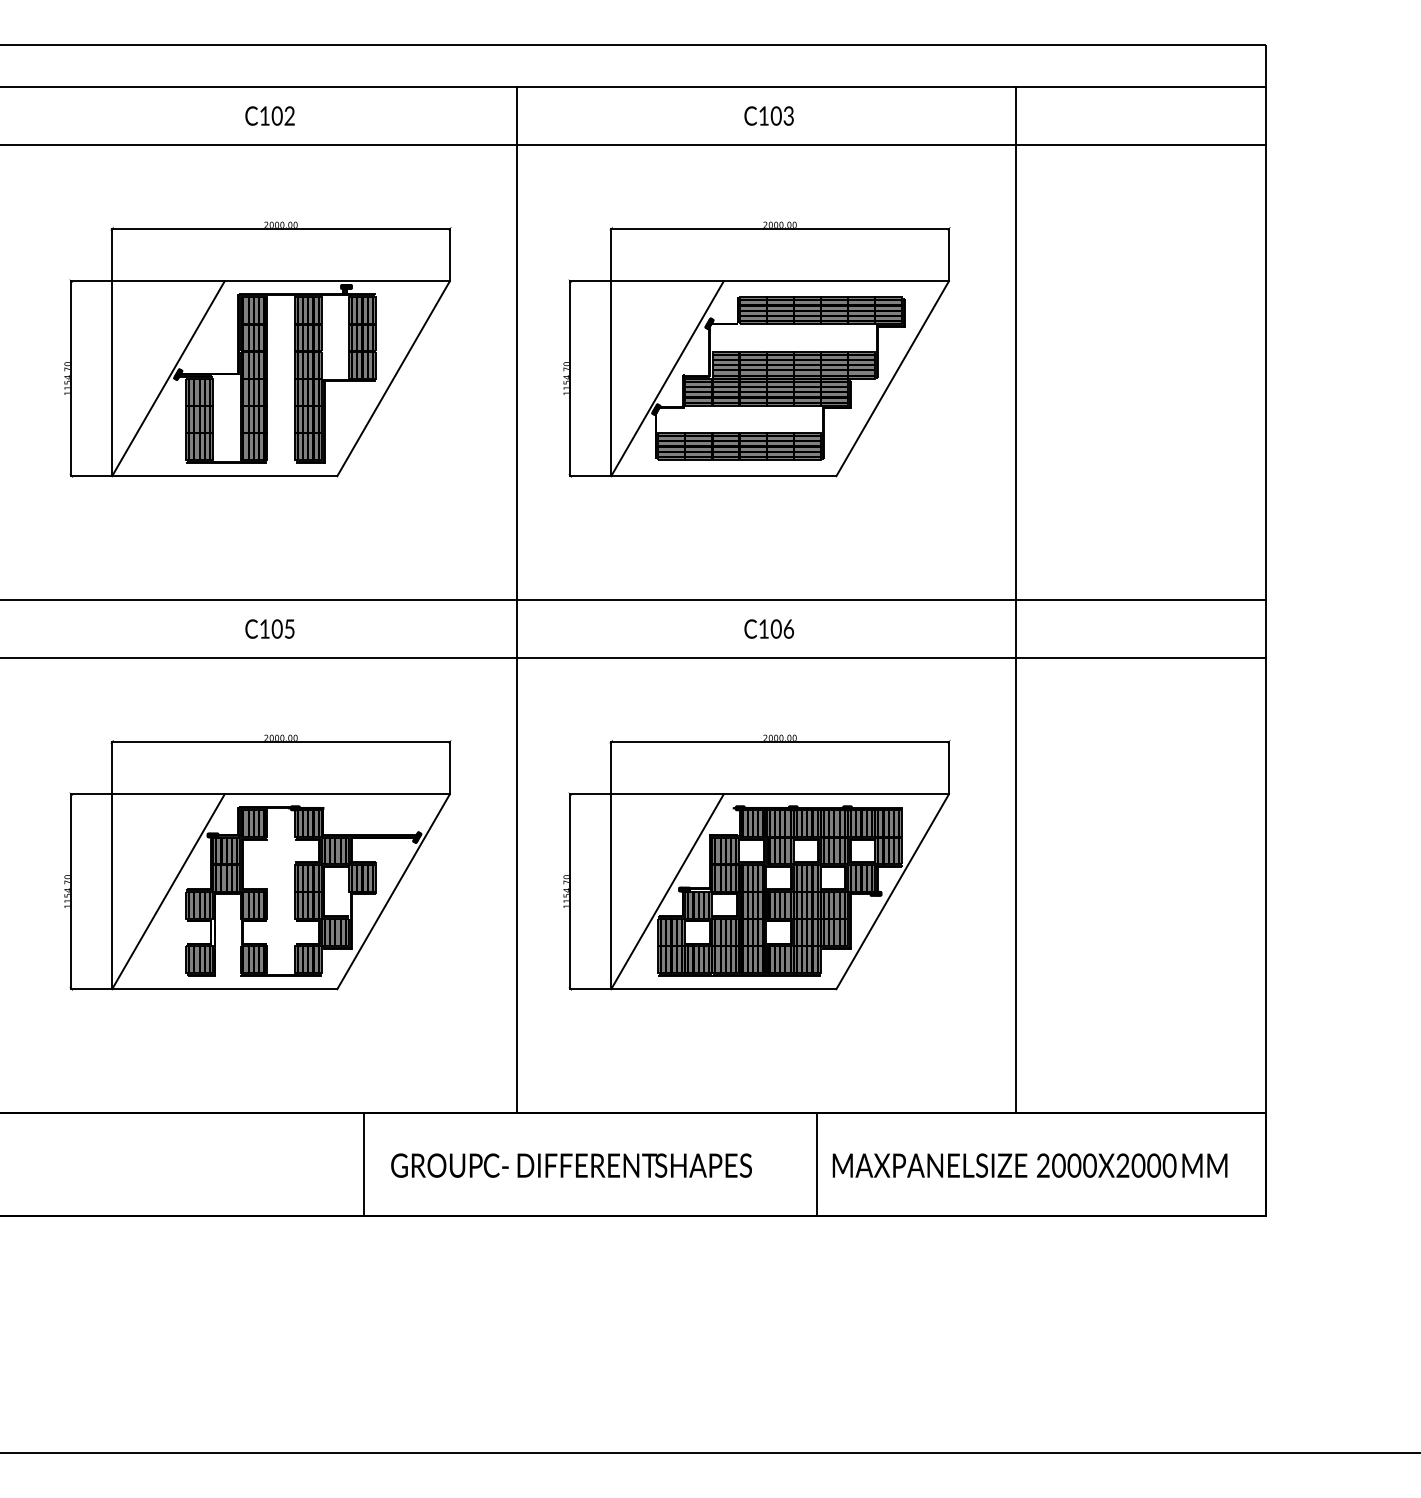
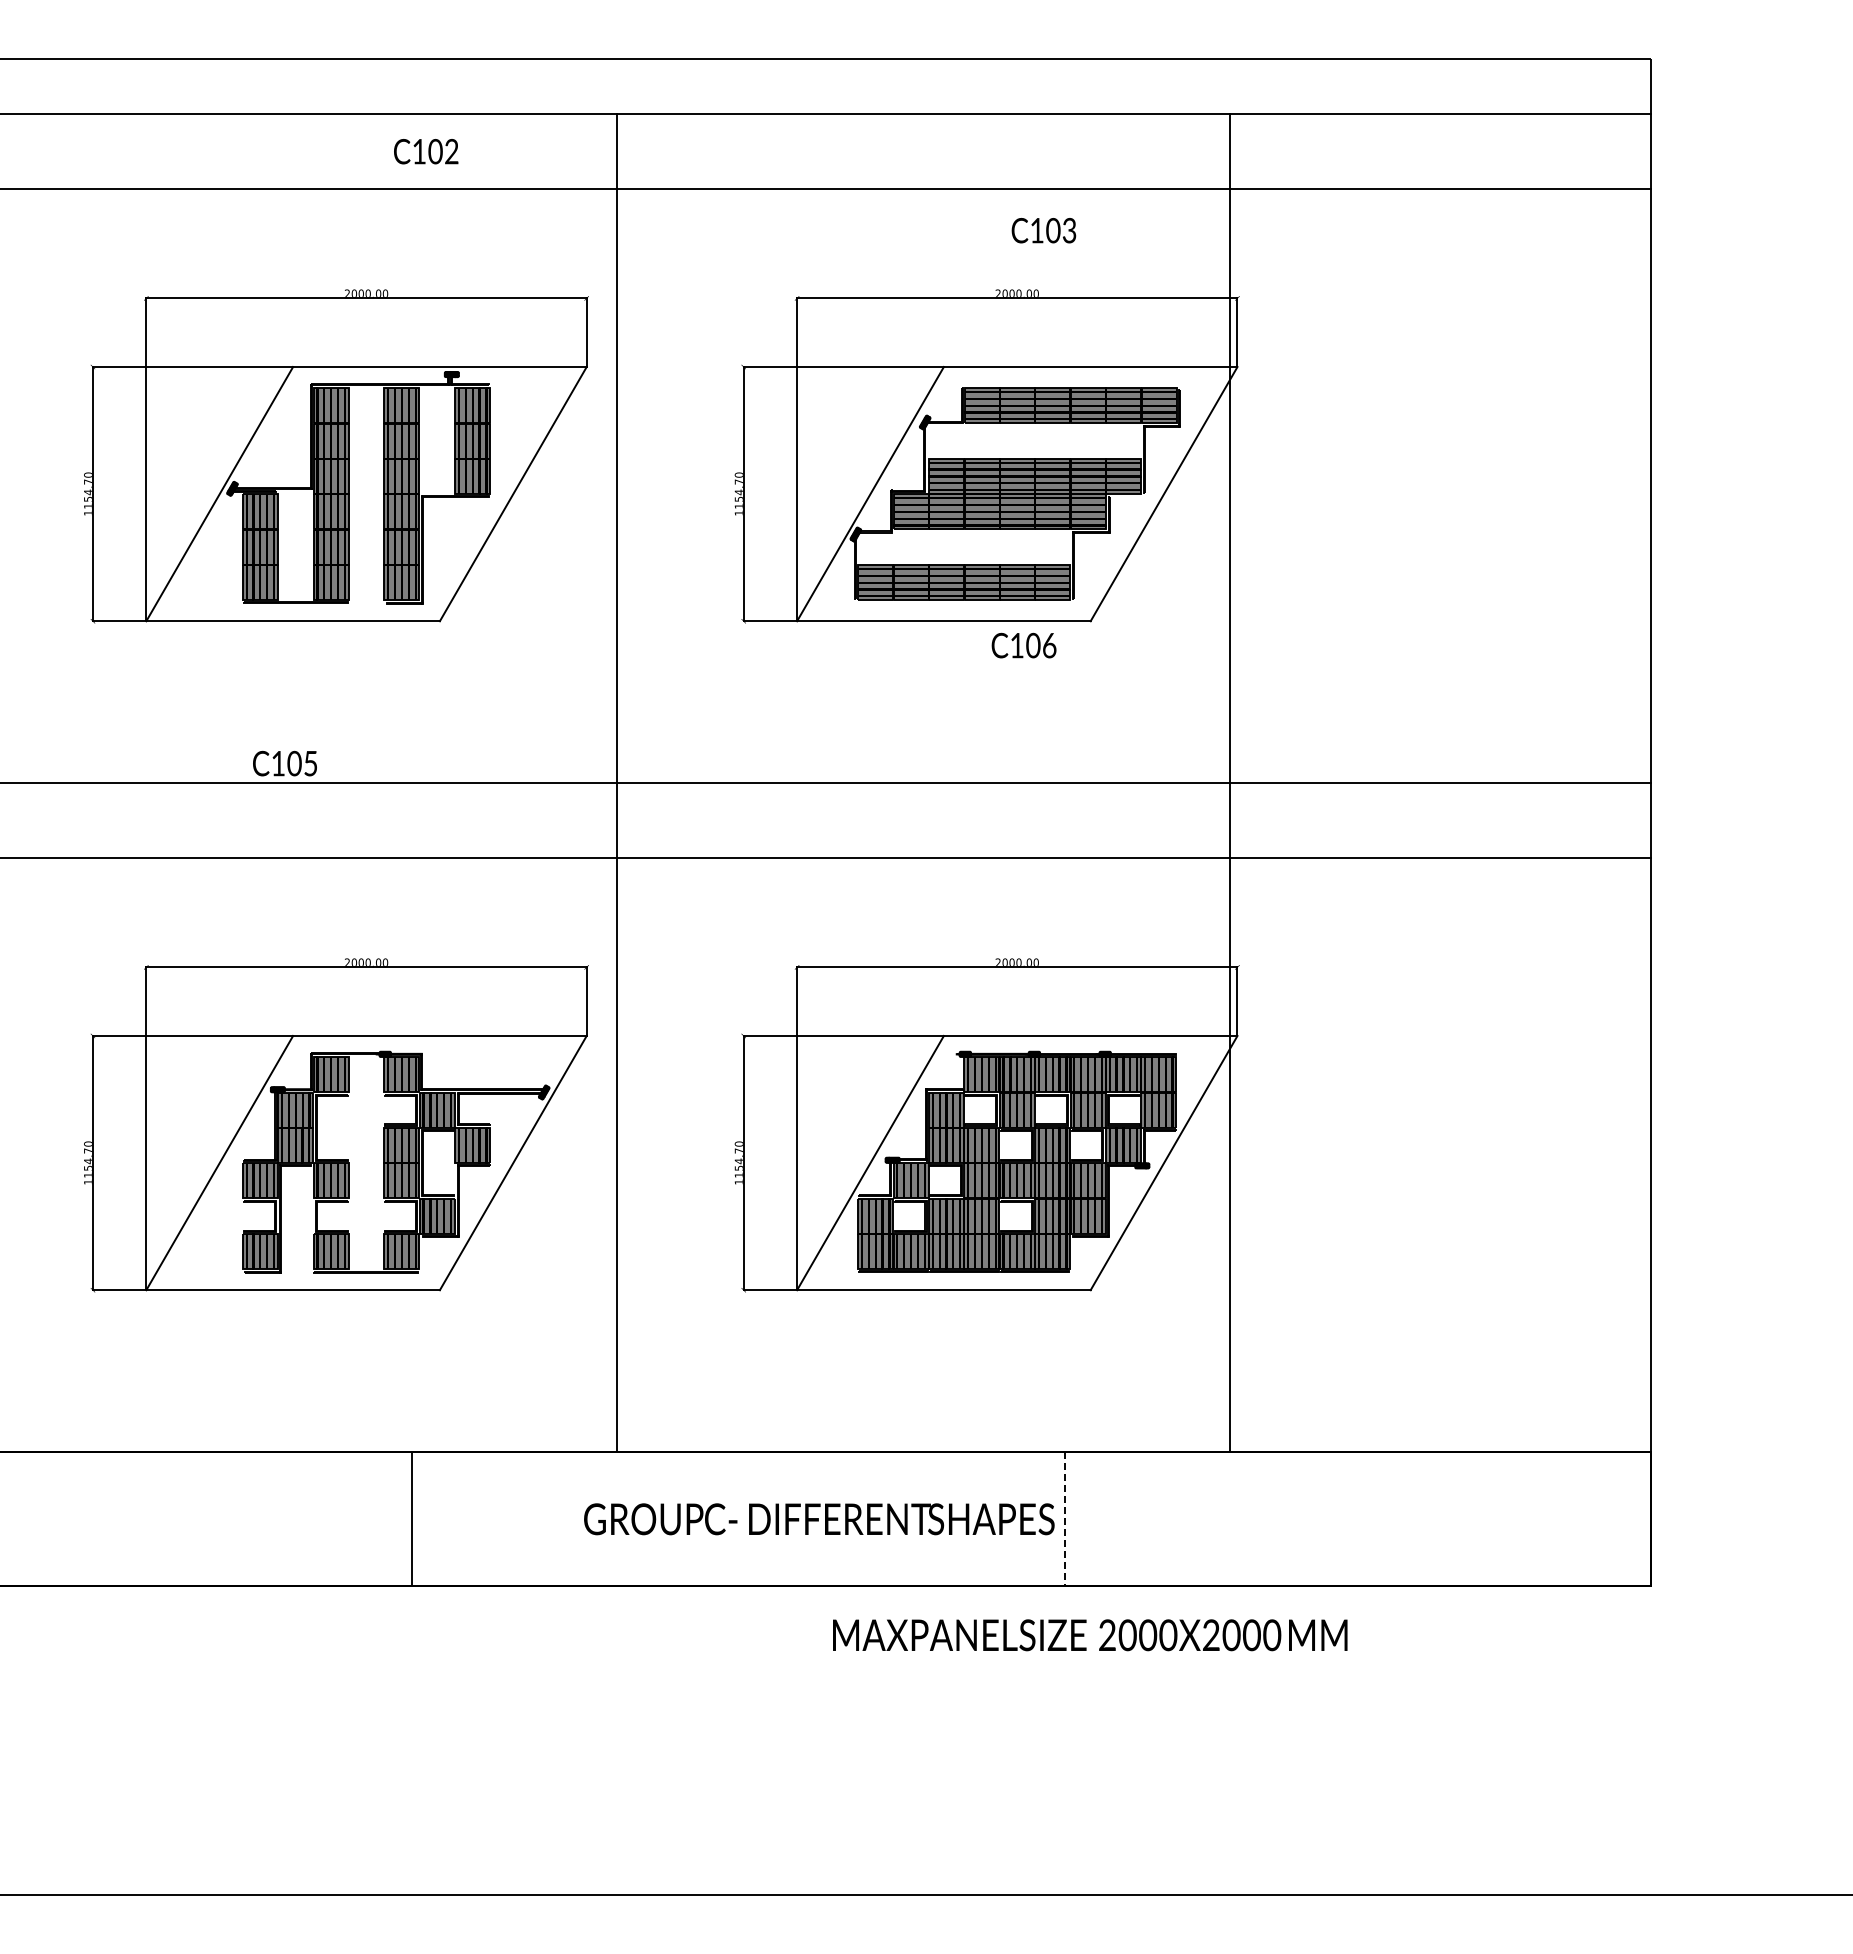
text: (270, 115) -> (426, 151), moved
text: (768, 115) -> (1043, 230), moved
line: (517, 599) -> (616, 782), moved
line: (1016, 599) -> (1230, 782), moved
text: (269, 628) -> (284, 763), moved
text: (768, 628) -> (1023, 645), moved
line: (364, 1164) -> (412, 1518), moved
text: (571, 1165) -> (819, 1519), moved
line: (817, 1165) -> (1065, 1519), solid -> dashed
text: (1030, 1165) -> (1090, 1635), moved

